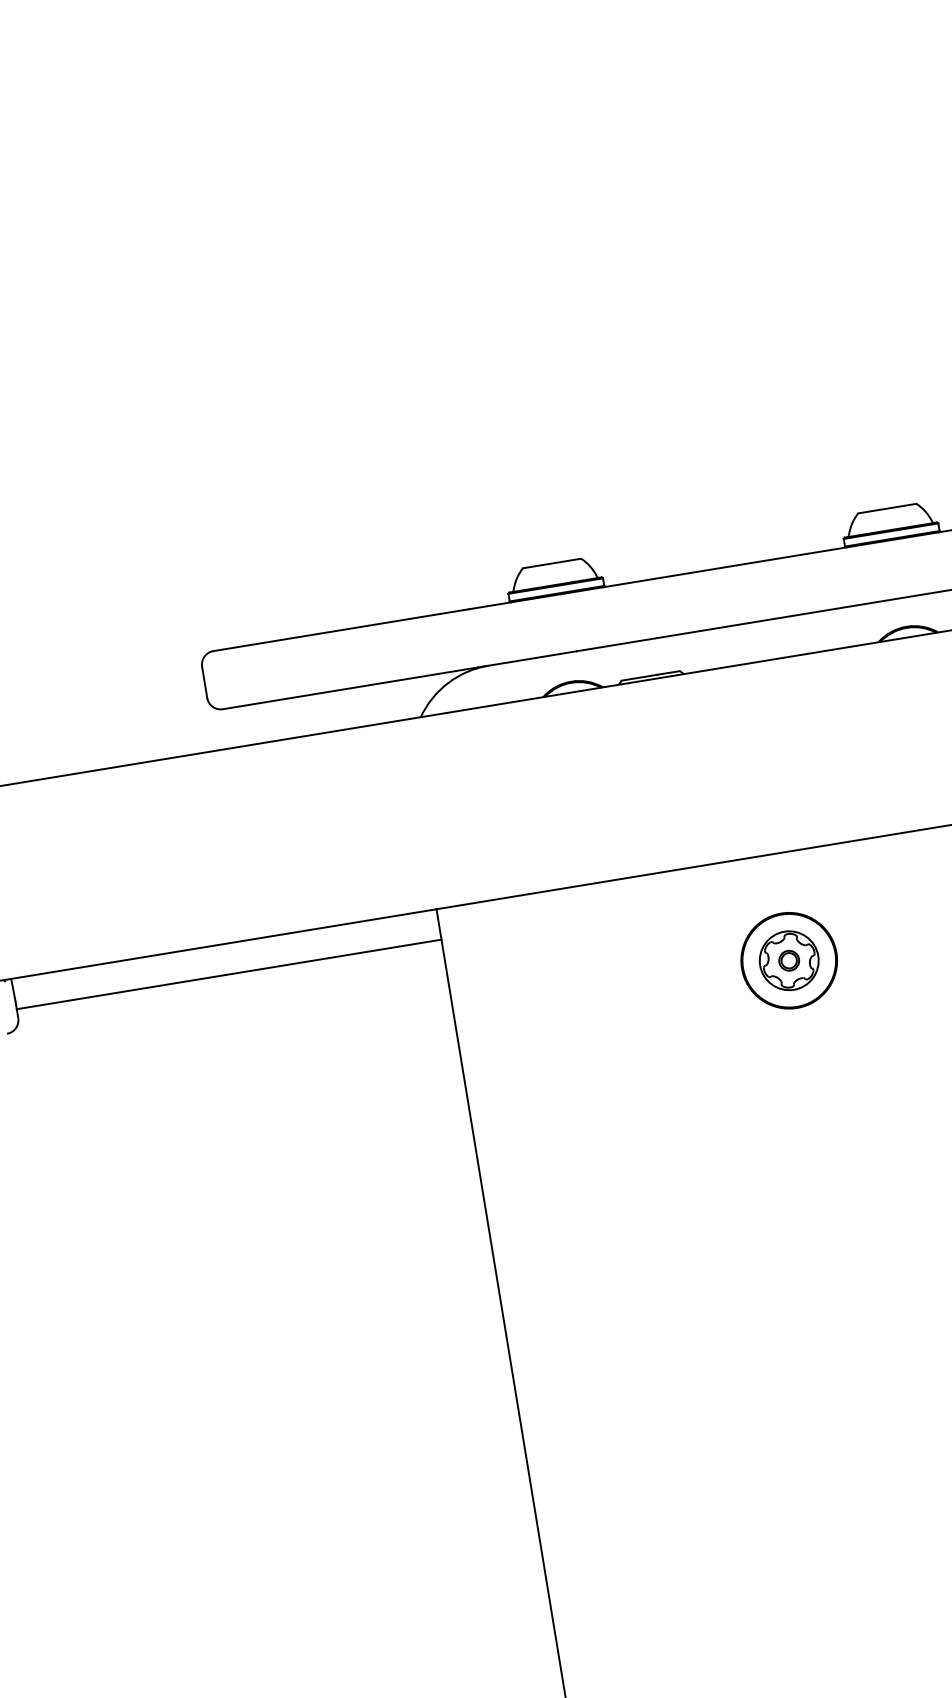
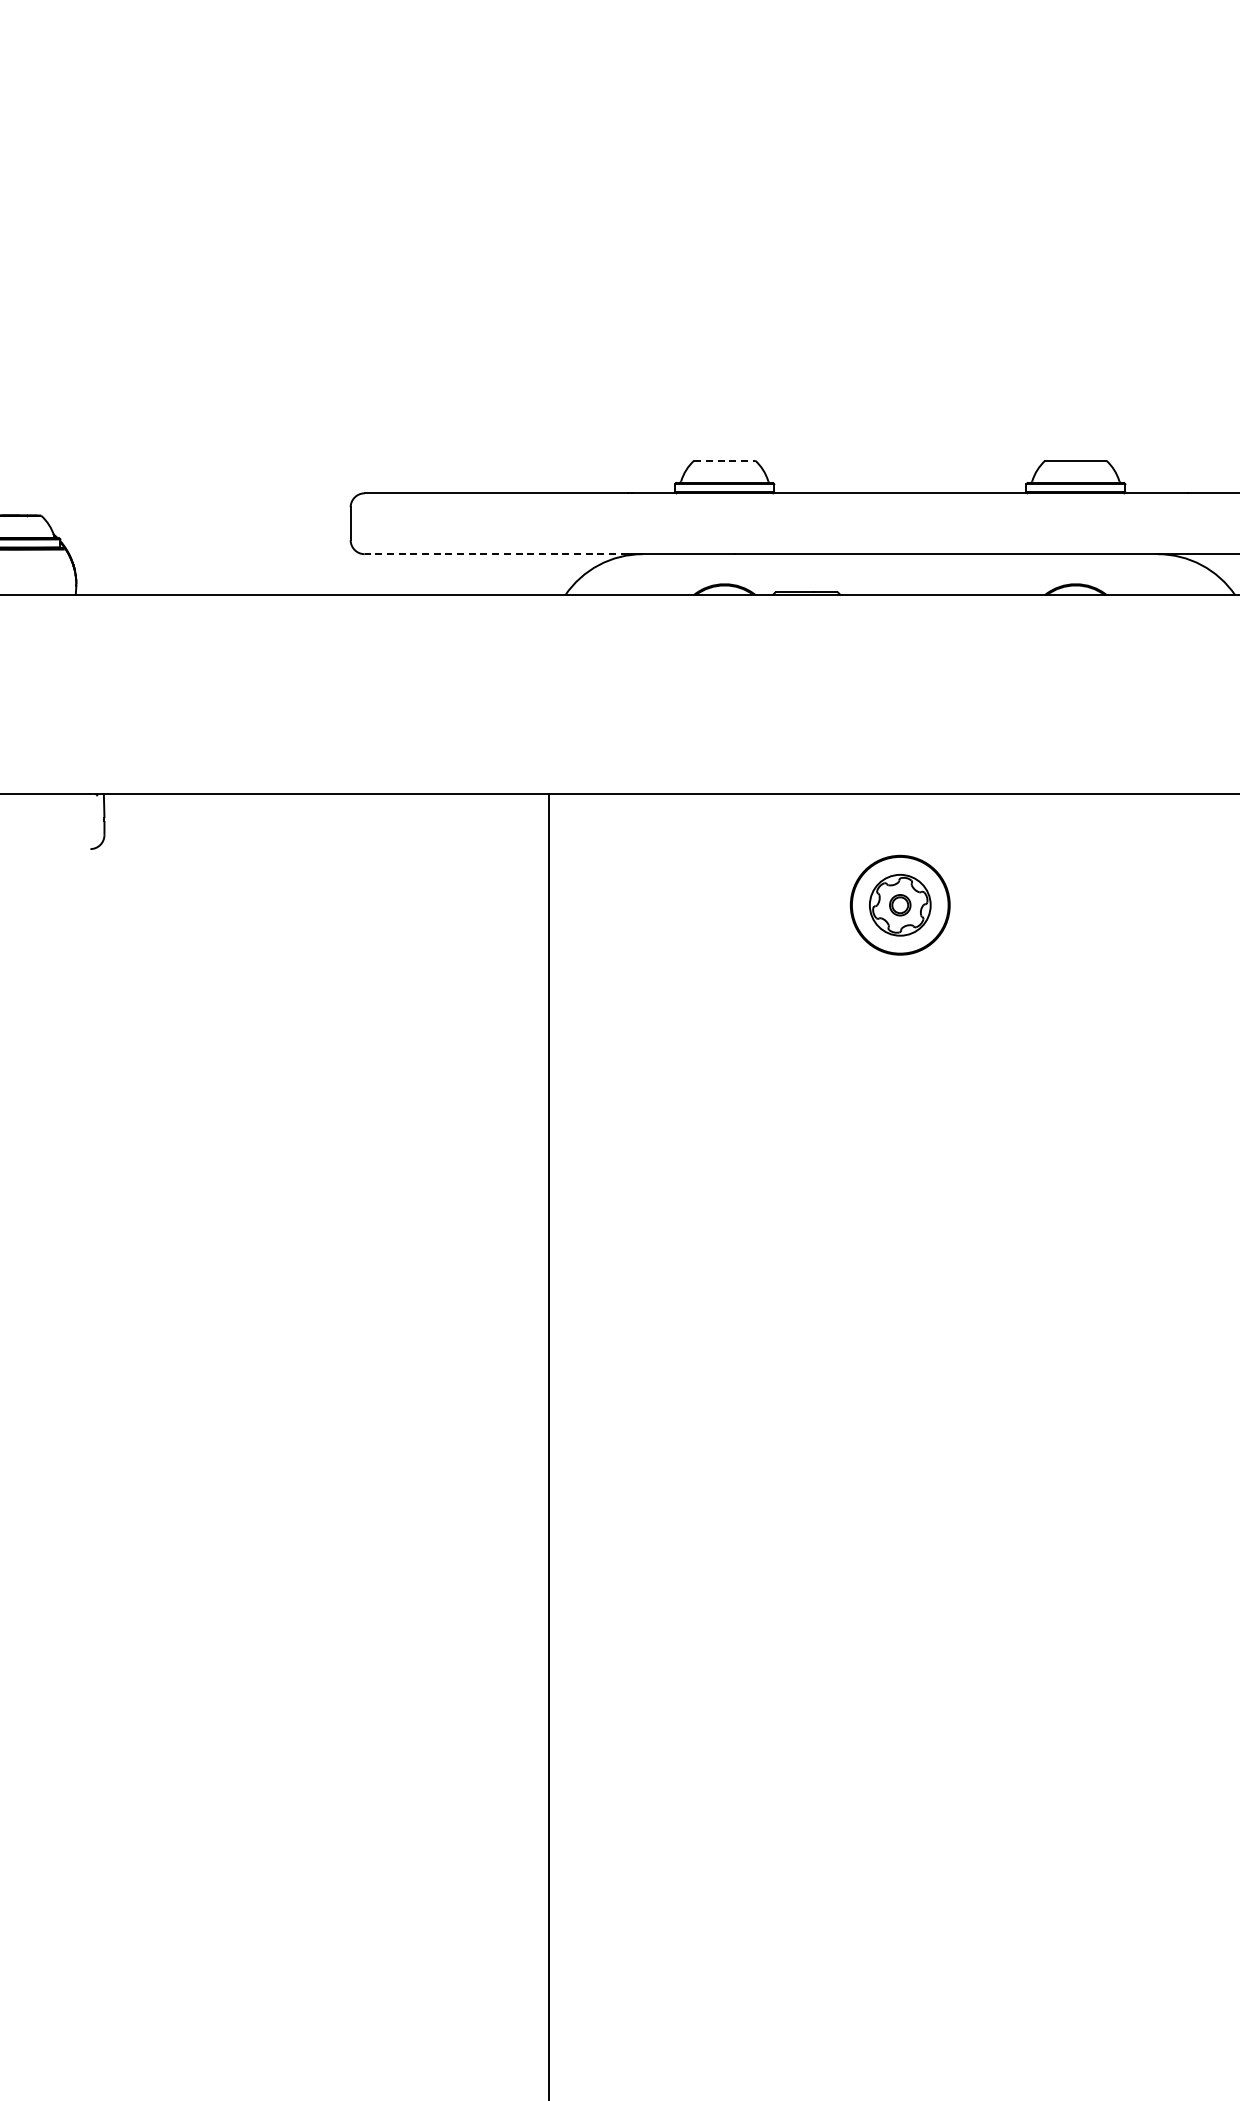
line: (552, 563) -> (725, 460), solid -> dashed
line: (347, 689) -> (495, 554), solid -> dashed
line: (228, 974) -> (326, 825), removed

